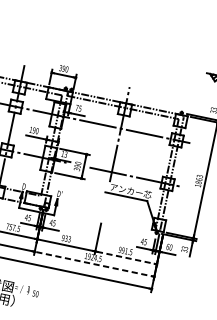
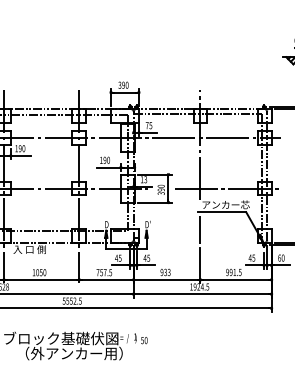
line: (104, 208) -> (200, 230), added
line: (126, 257) -> (236, 279), dashed -> solid
line: (95, 264) -> (203, 294), dashed -> solid

